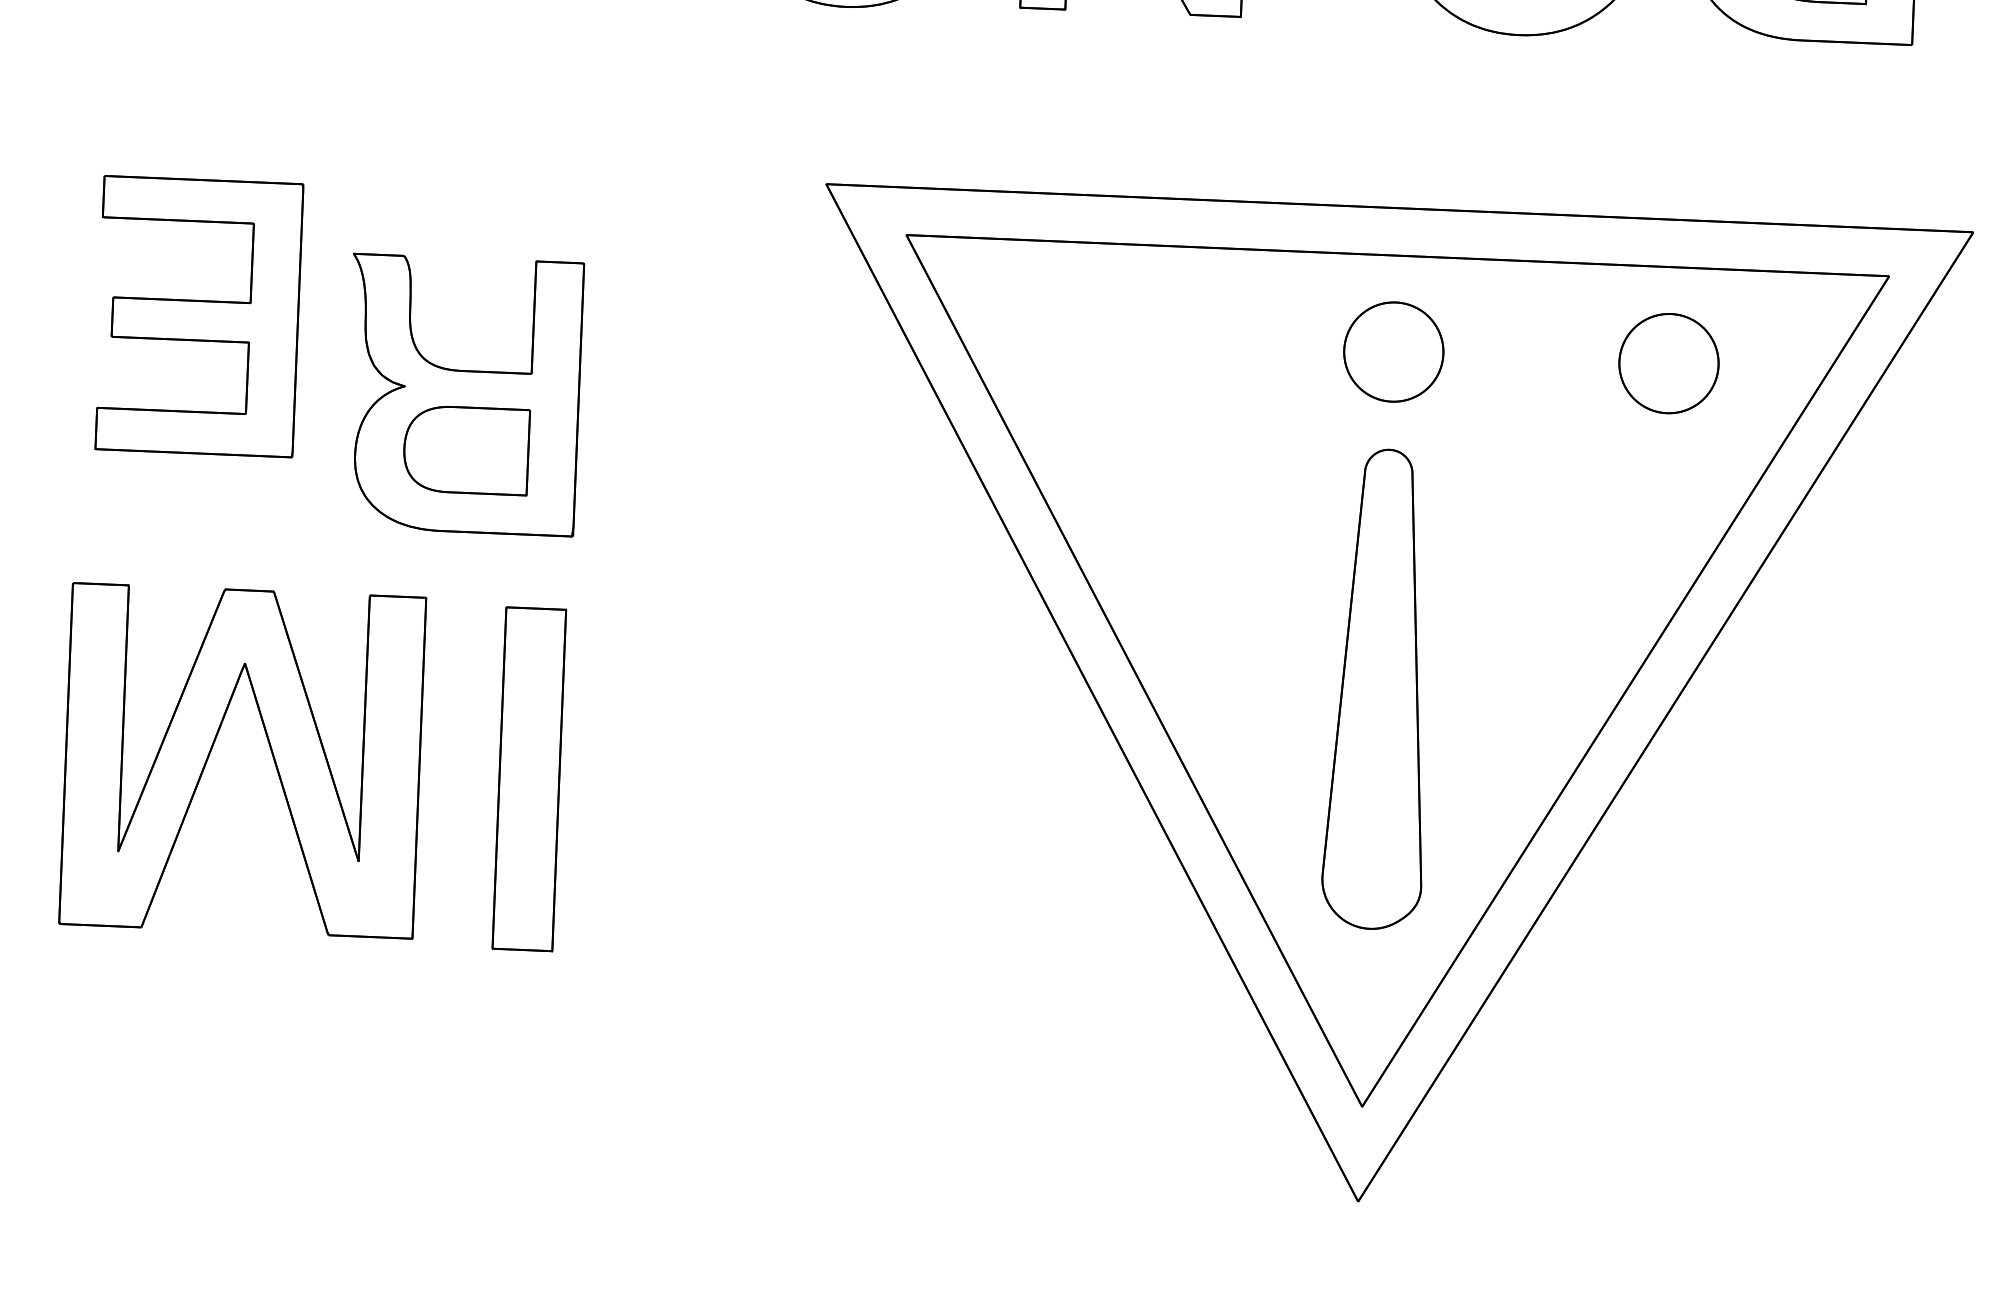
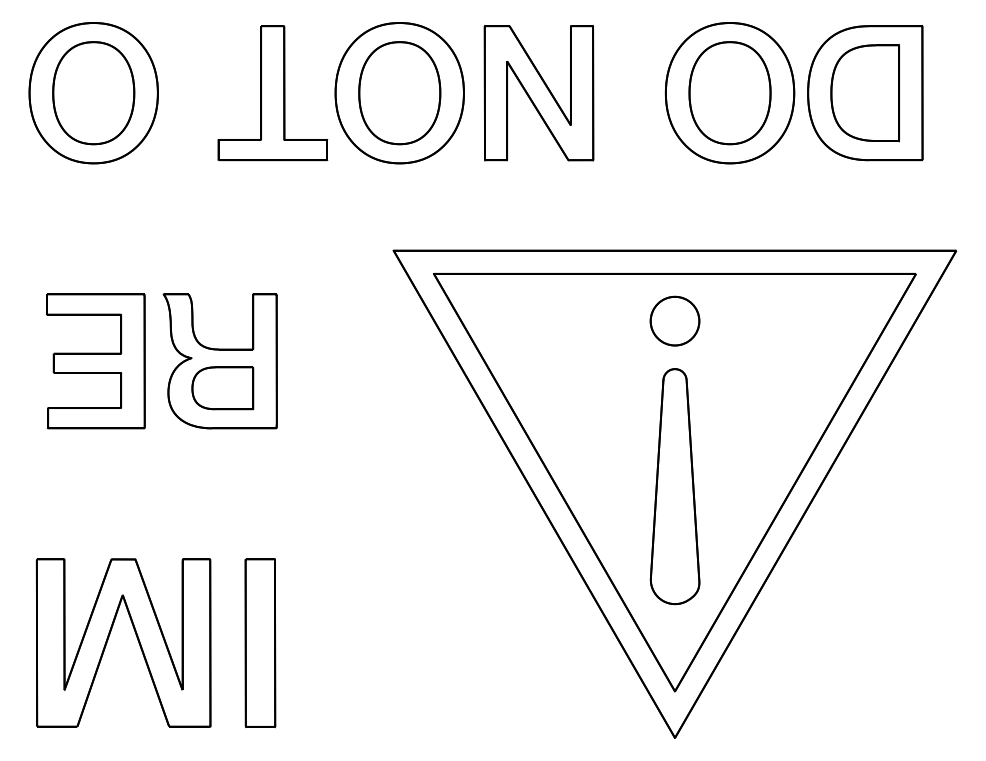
part: (197, 316) -> (95, 361), moved
part: (1667, 362) -> (809, 320), removed
part: (269, 750) -> (136, 637), moved
part: (529, 780) -> (260, 643), moved

